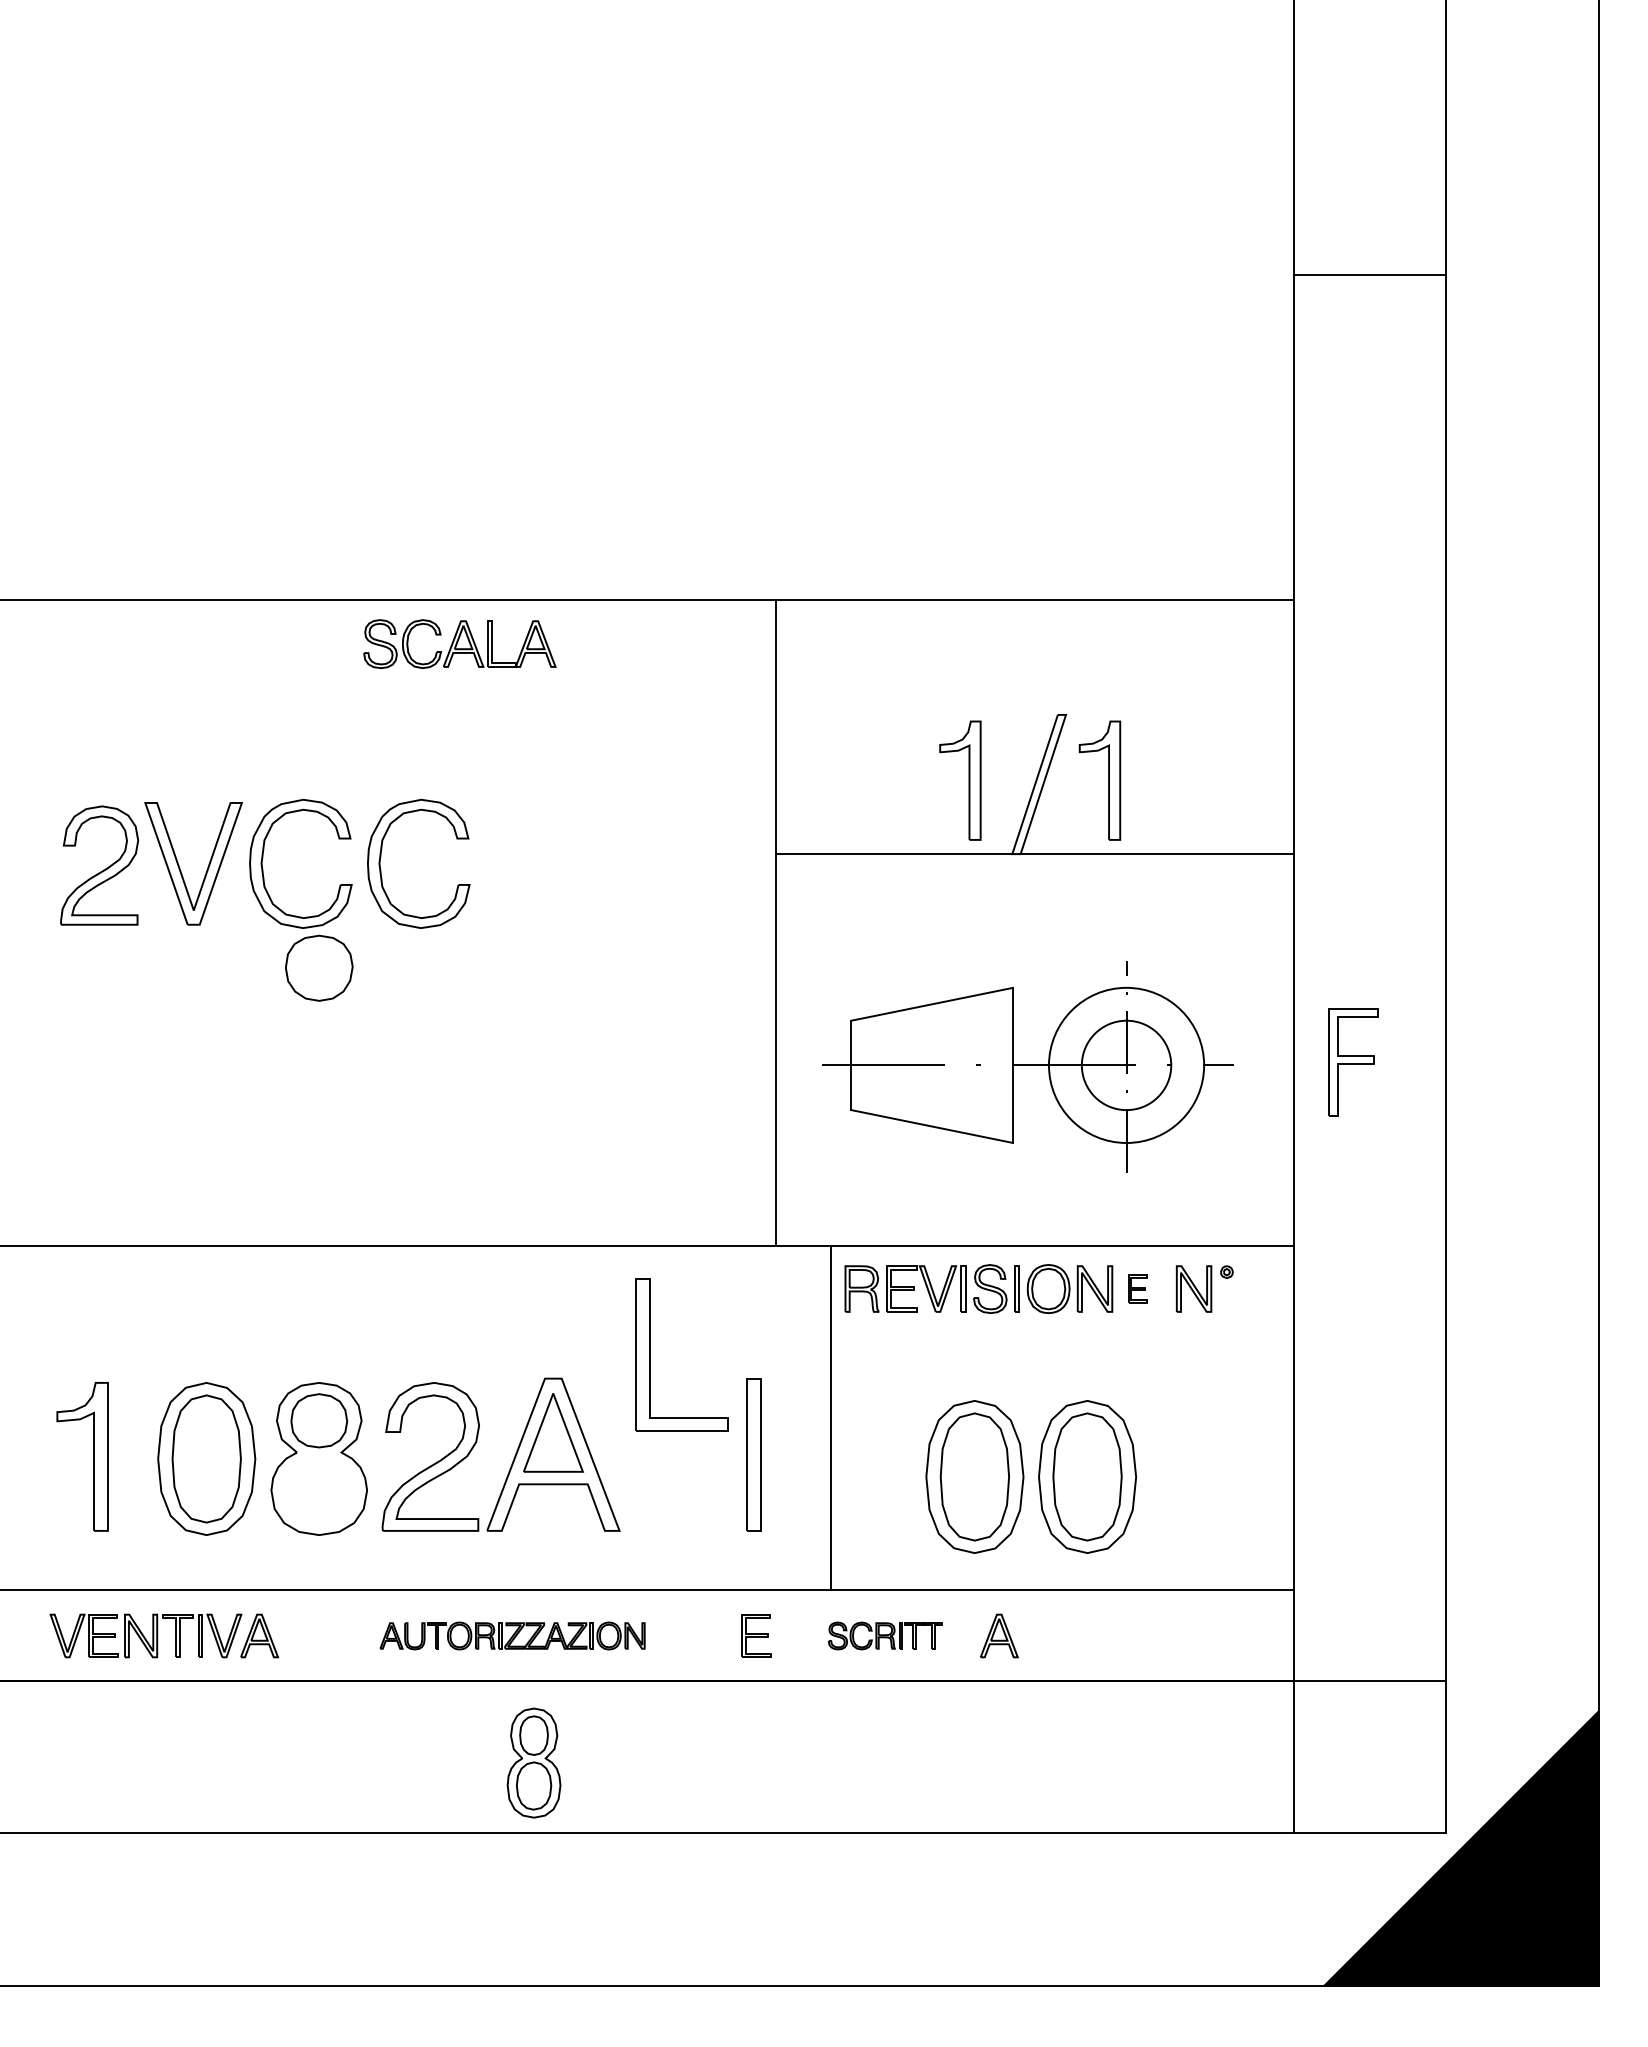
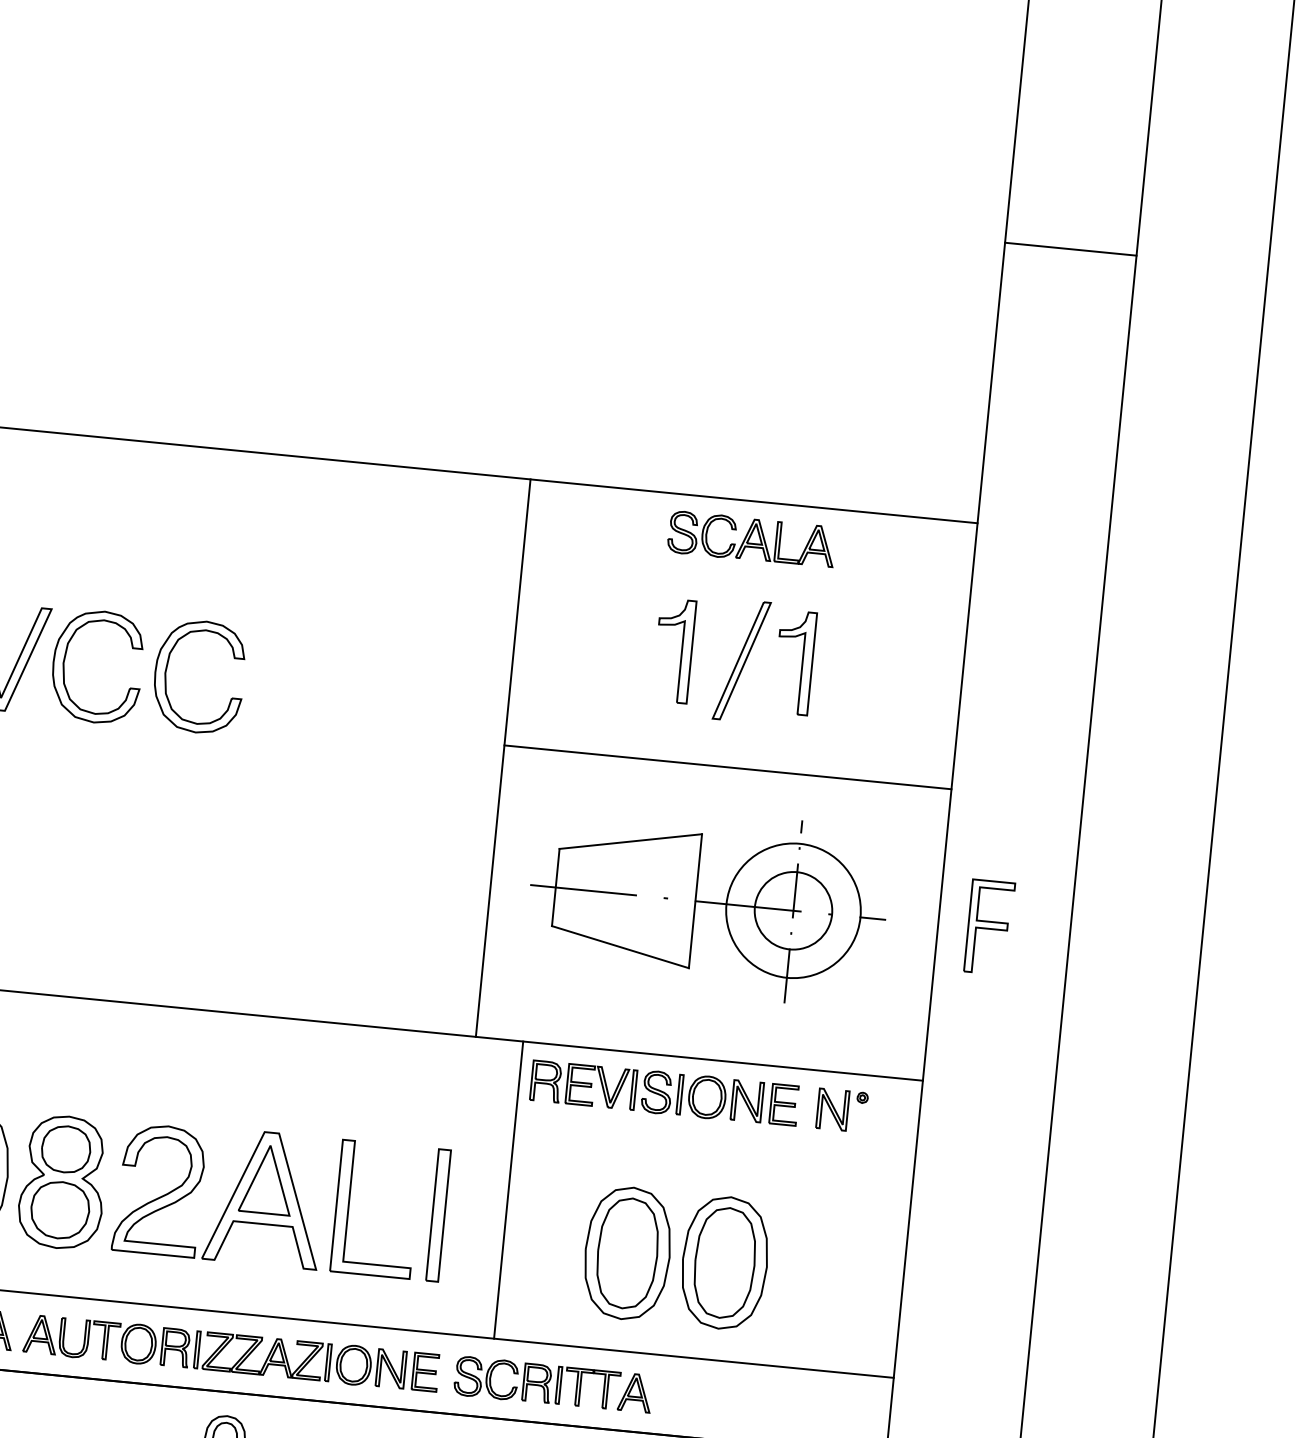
part: (459, 643) -> (751, 538), moved
line: (1035, 854) -> (728, 767), moved
part: (319, 967) -> (60, 1209), moved
part: (1137, 1288) -> (784, 1104), size x1.67
part: (650, 1354) -> (349, 1206), moved
part: (512, 1635) -> (214, 1351), size x1.67
part: (885, 1635) -> (537, 1382), size x1.67

